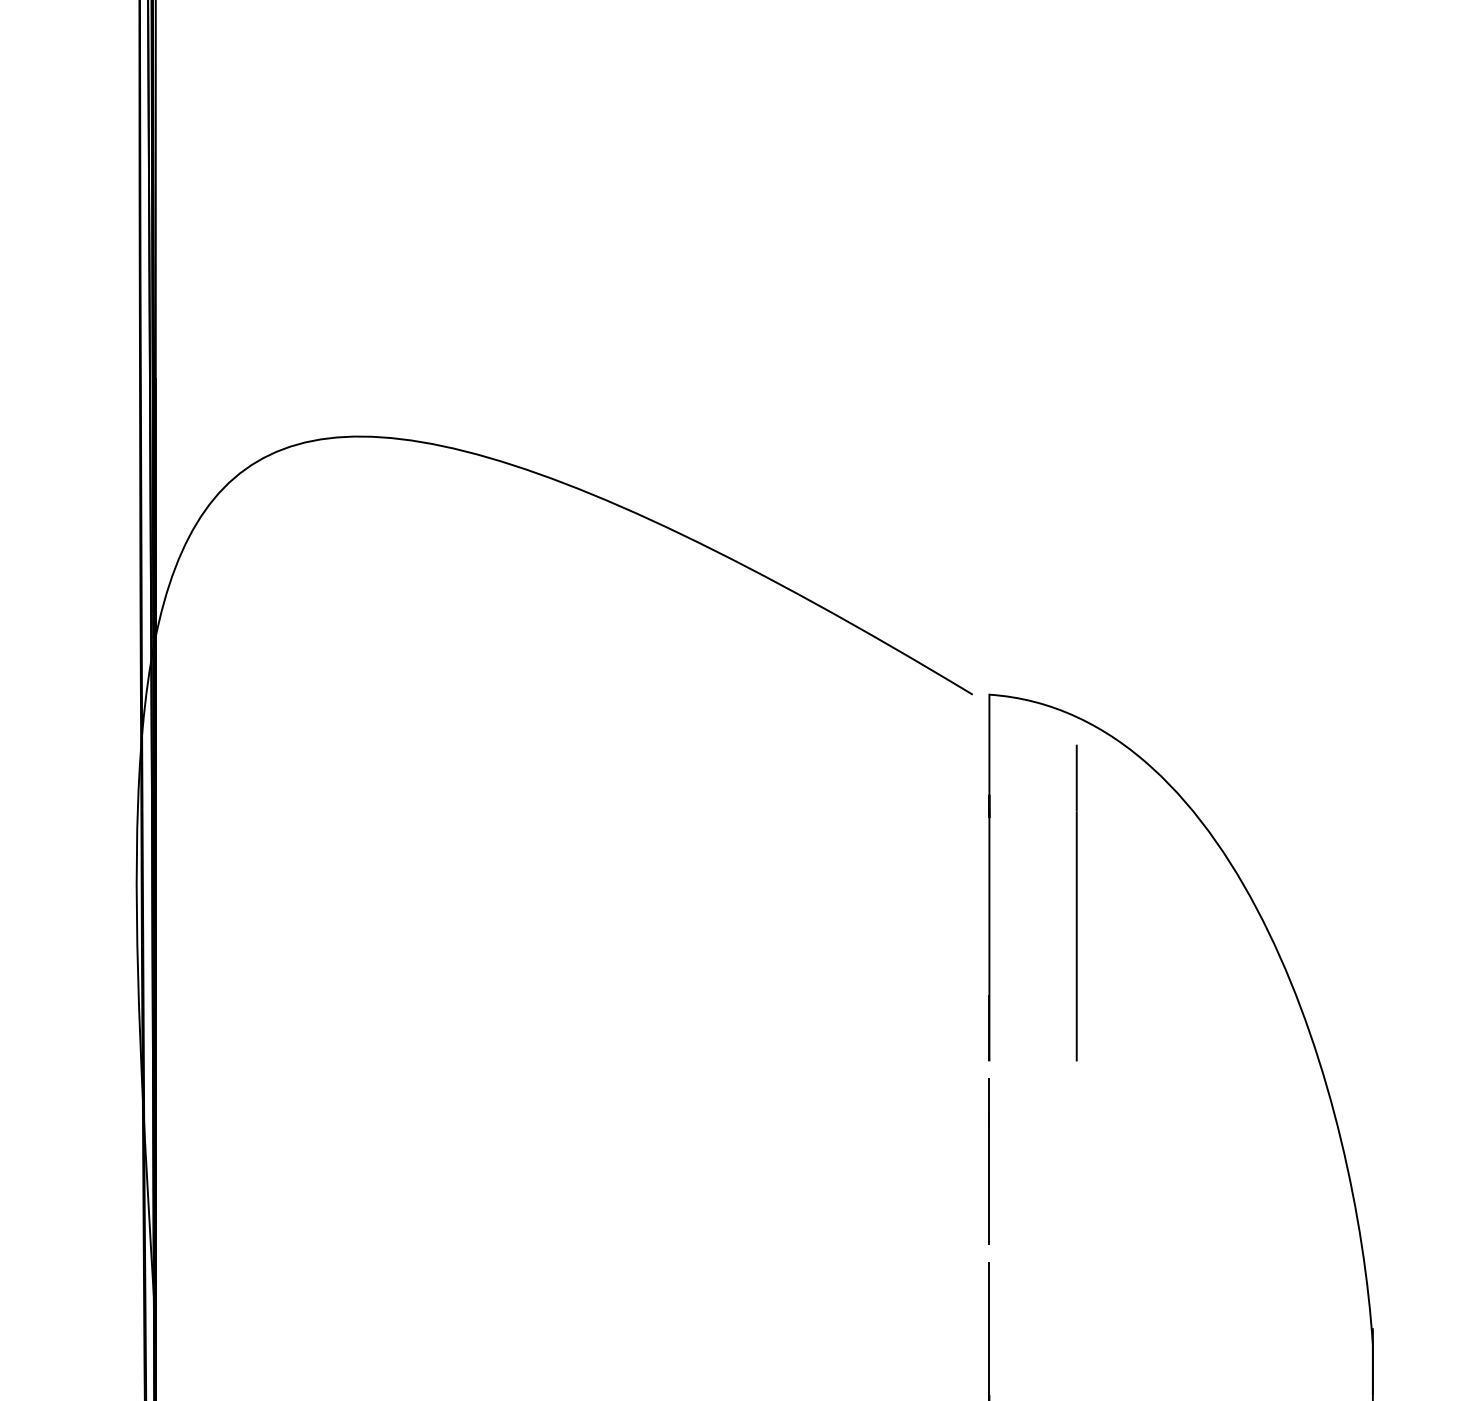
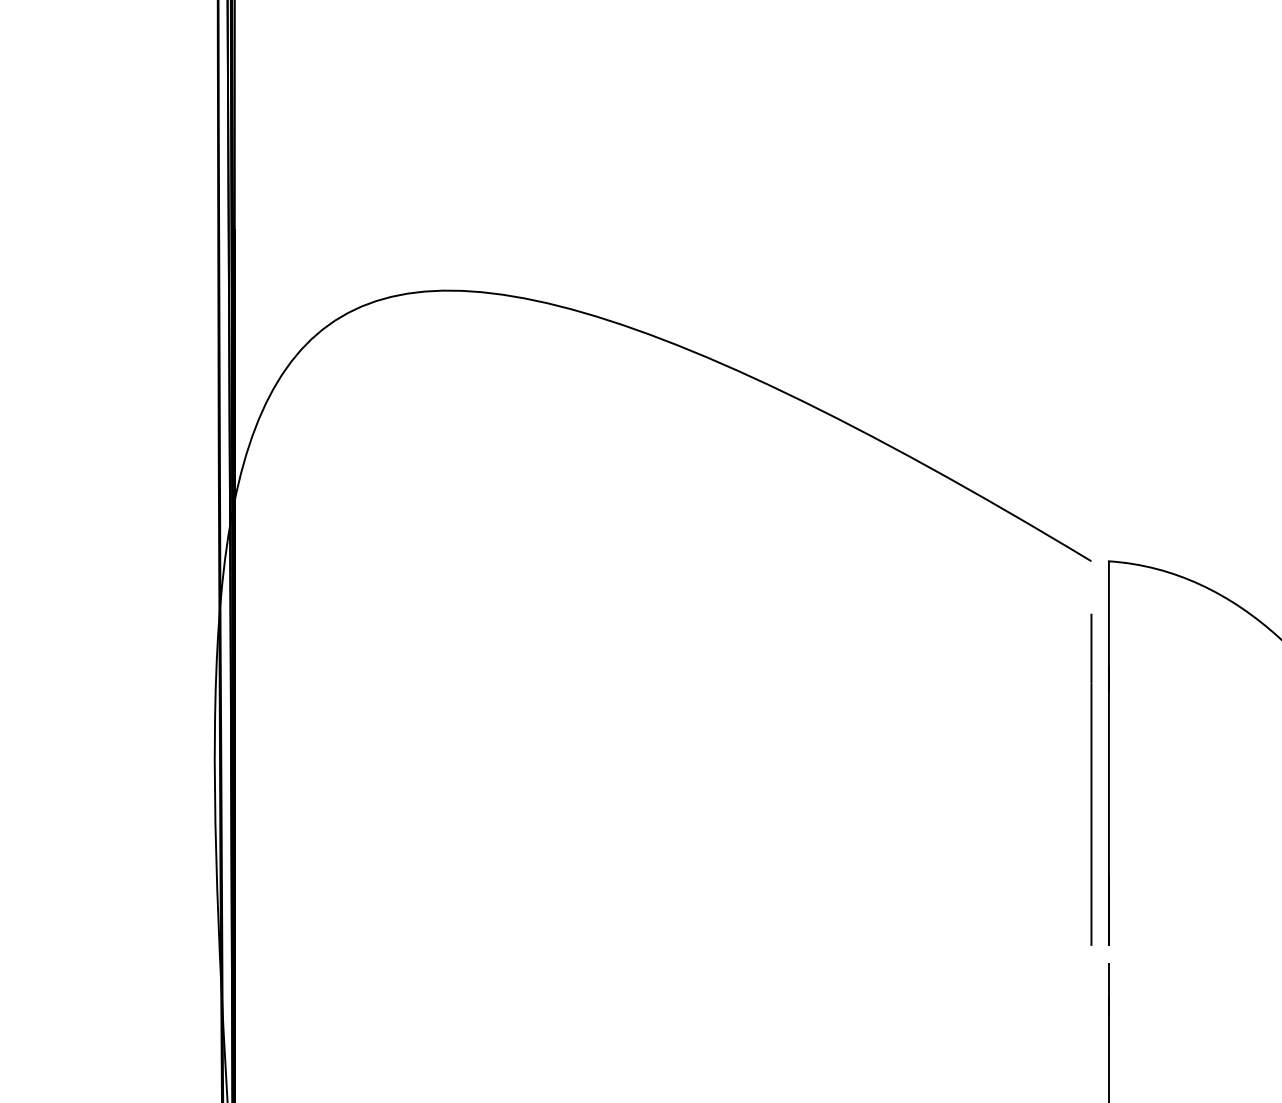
line: (1076, 902) -> (1091, 779), moved

